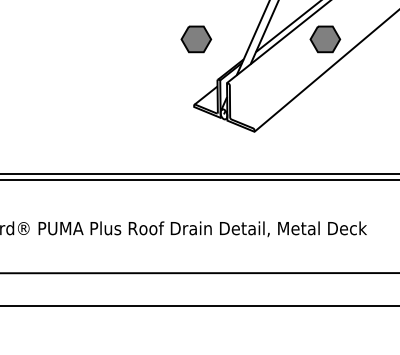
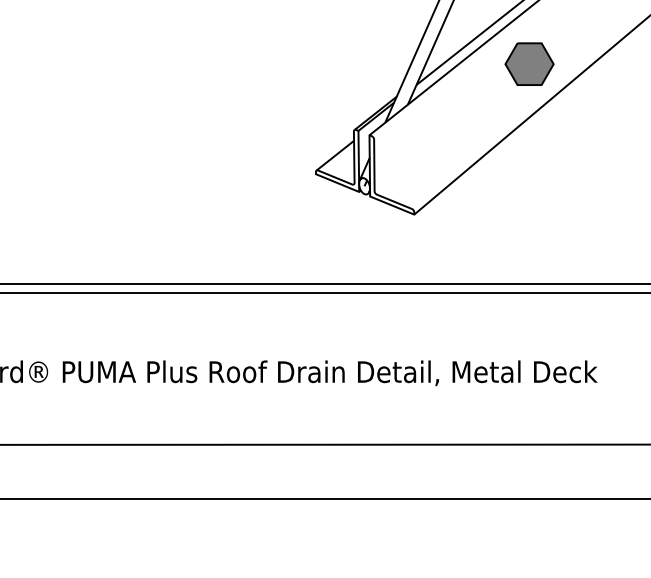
part: (196, 39) -> (319, 64), removed

